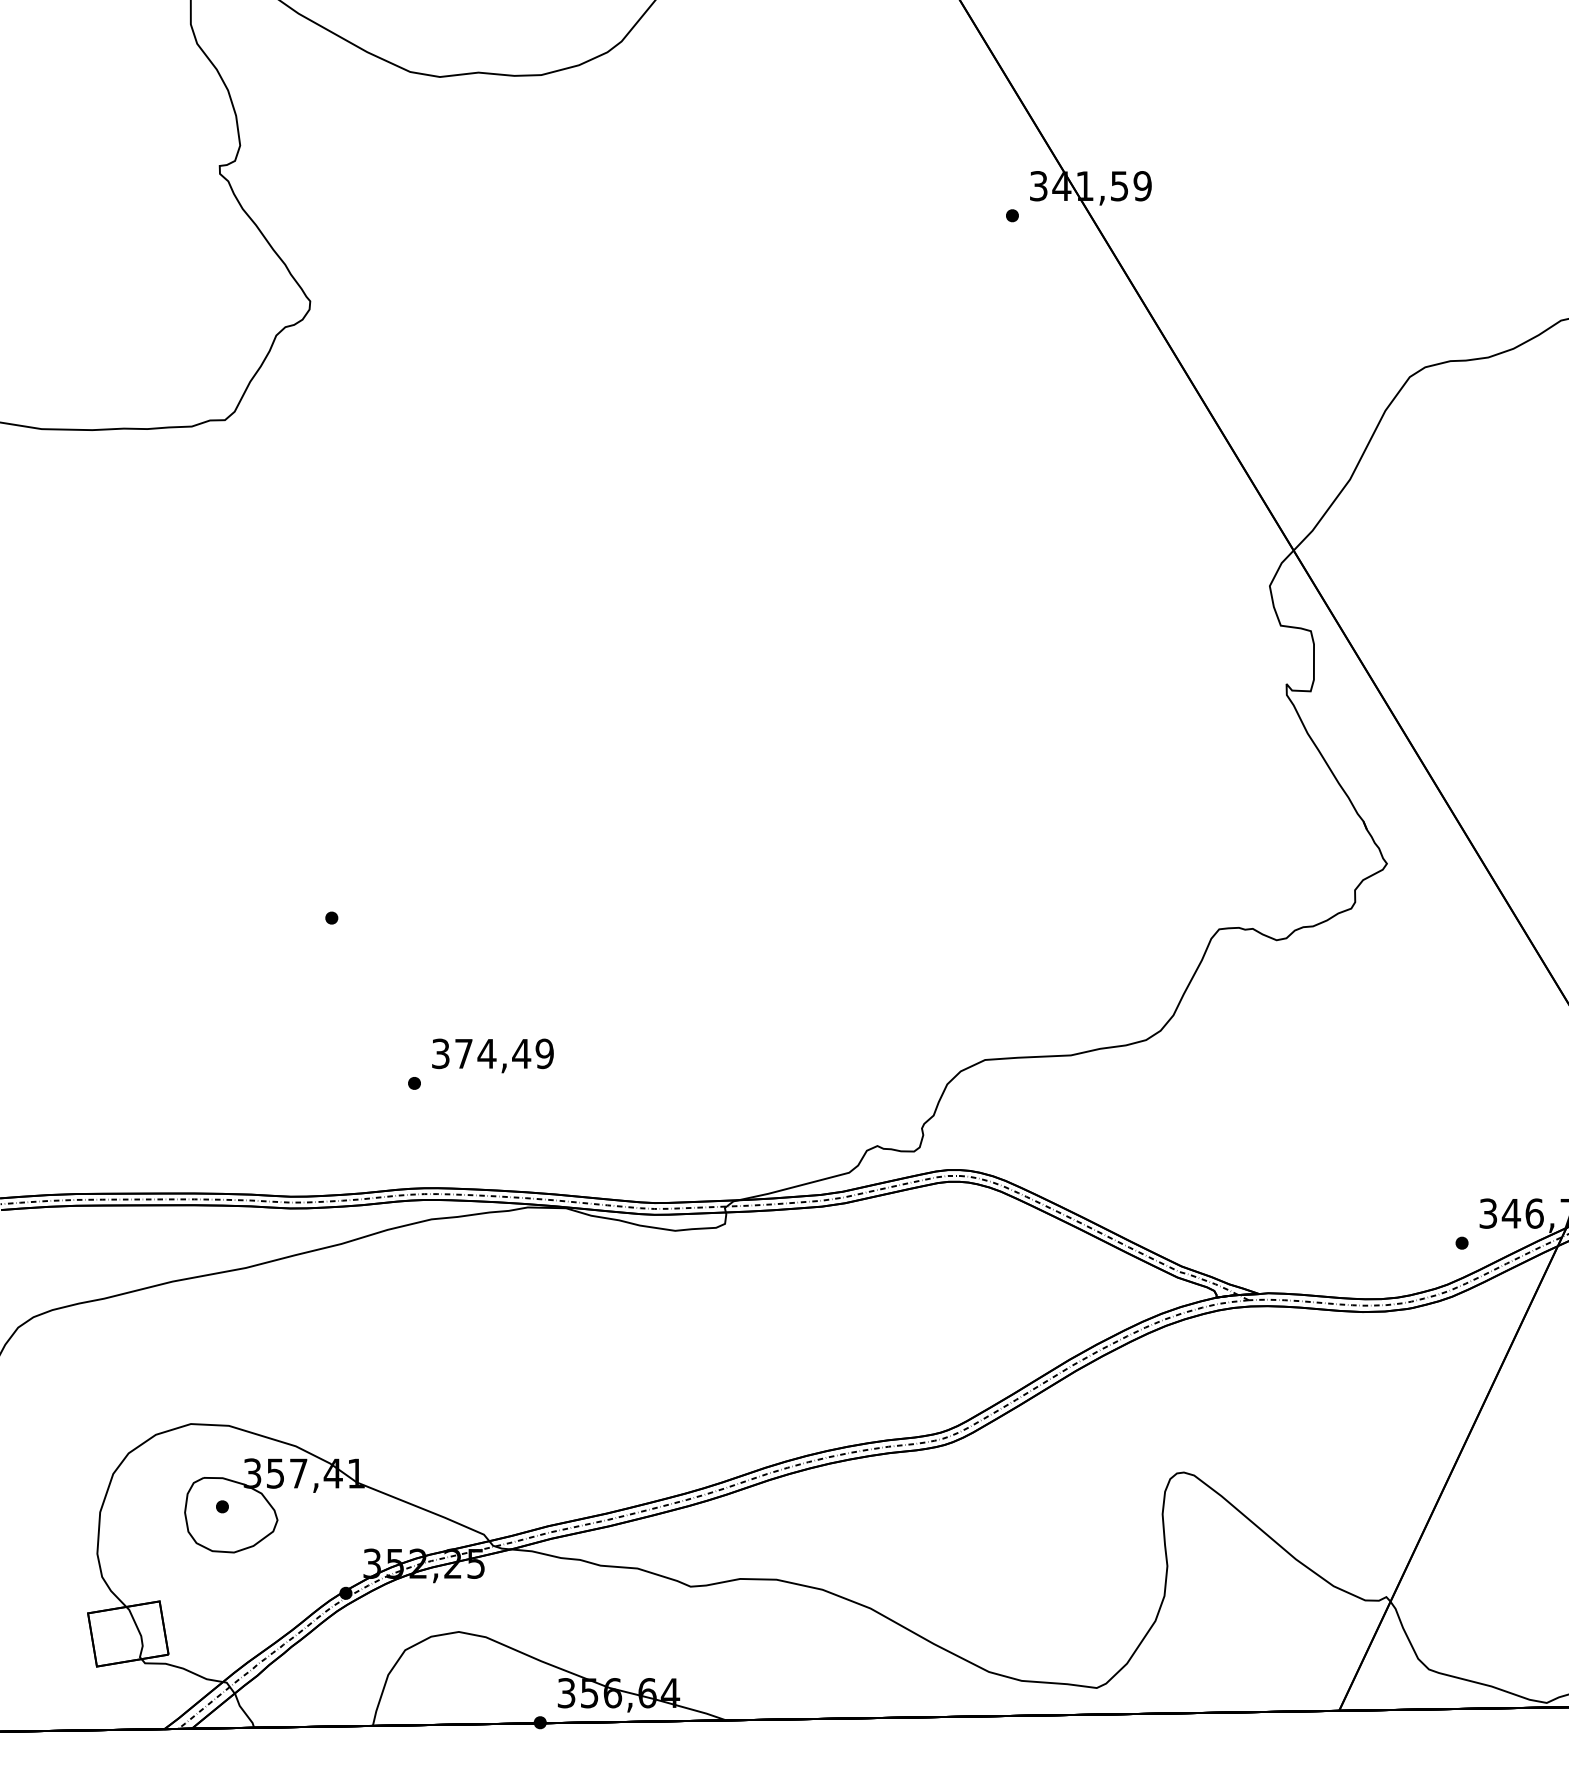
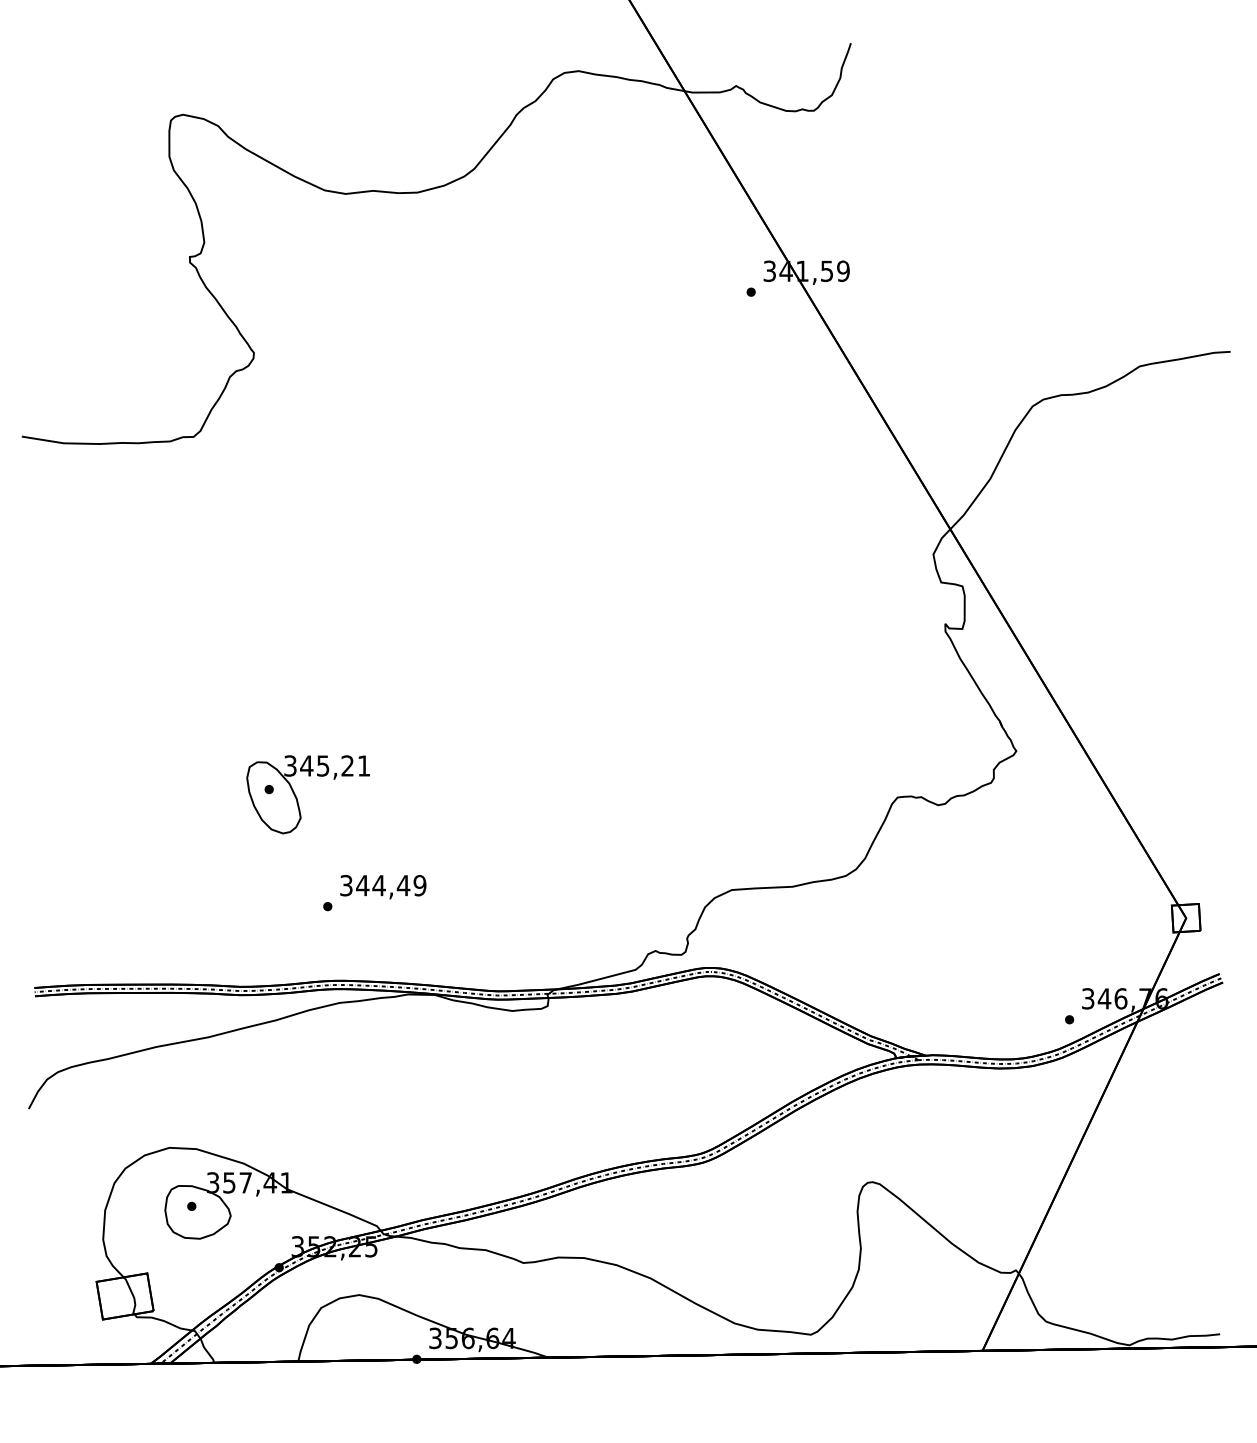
part: (371, 930) -> (297, 798), added
text: (463, 1053) -> (362, 885), 374,49 -> 344,49

